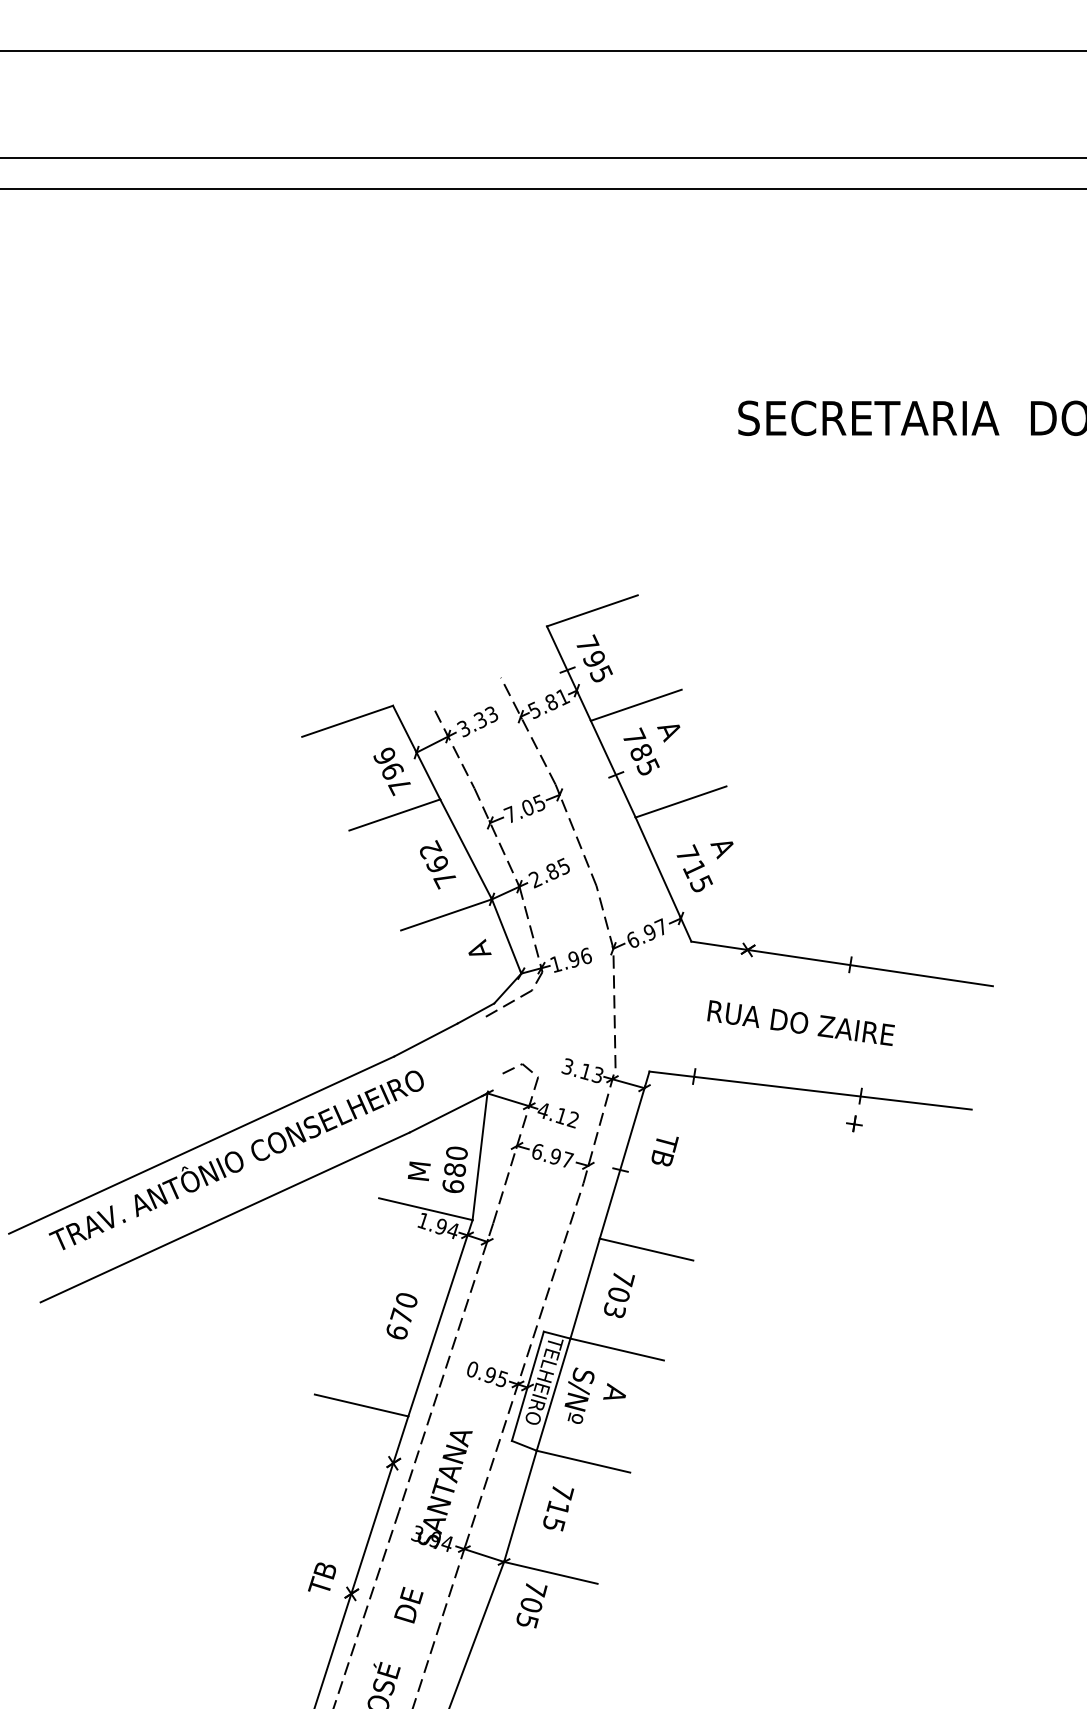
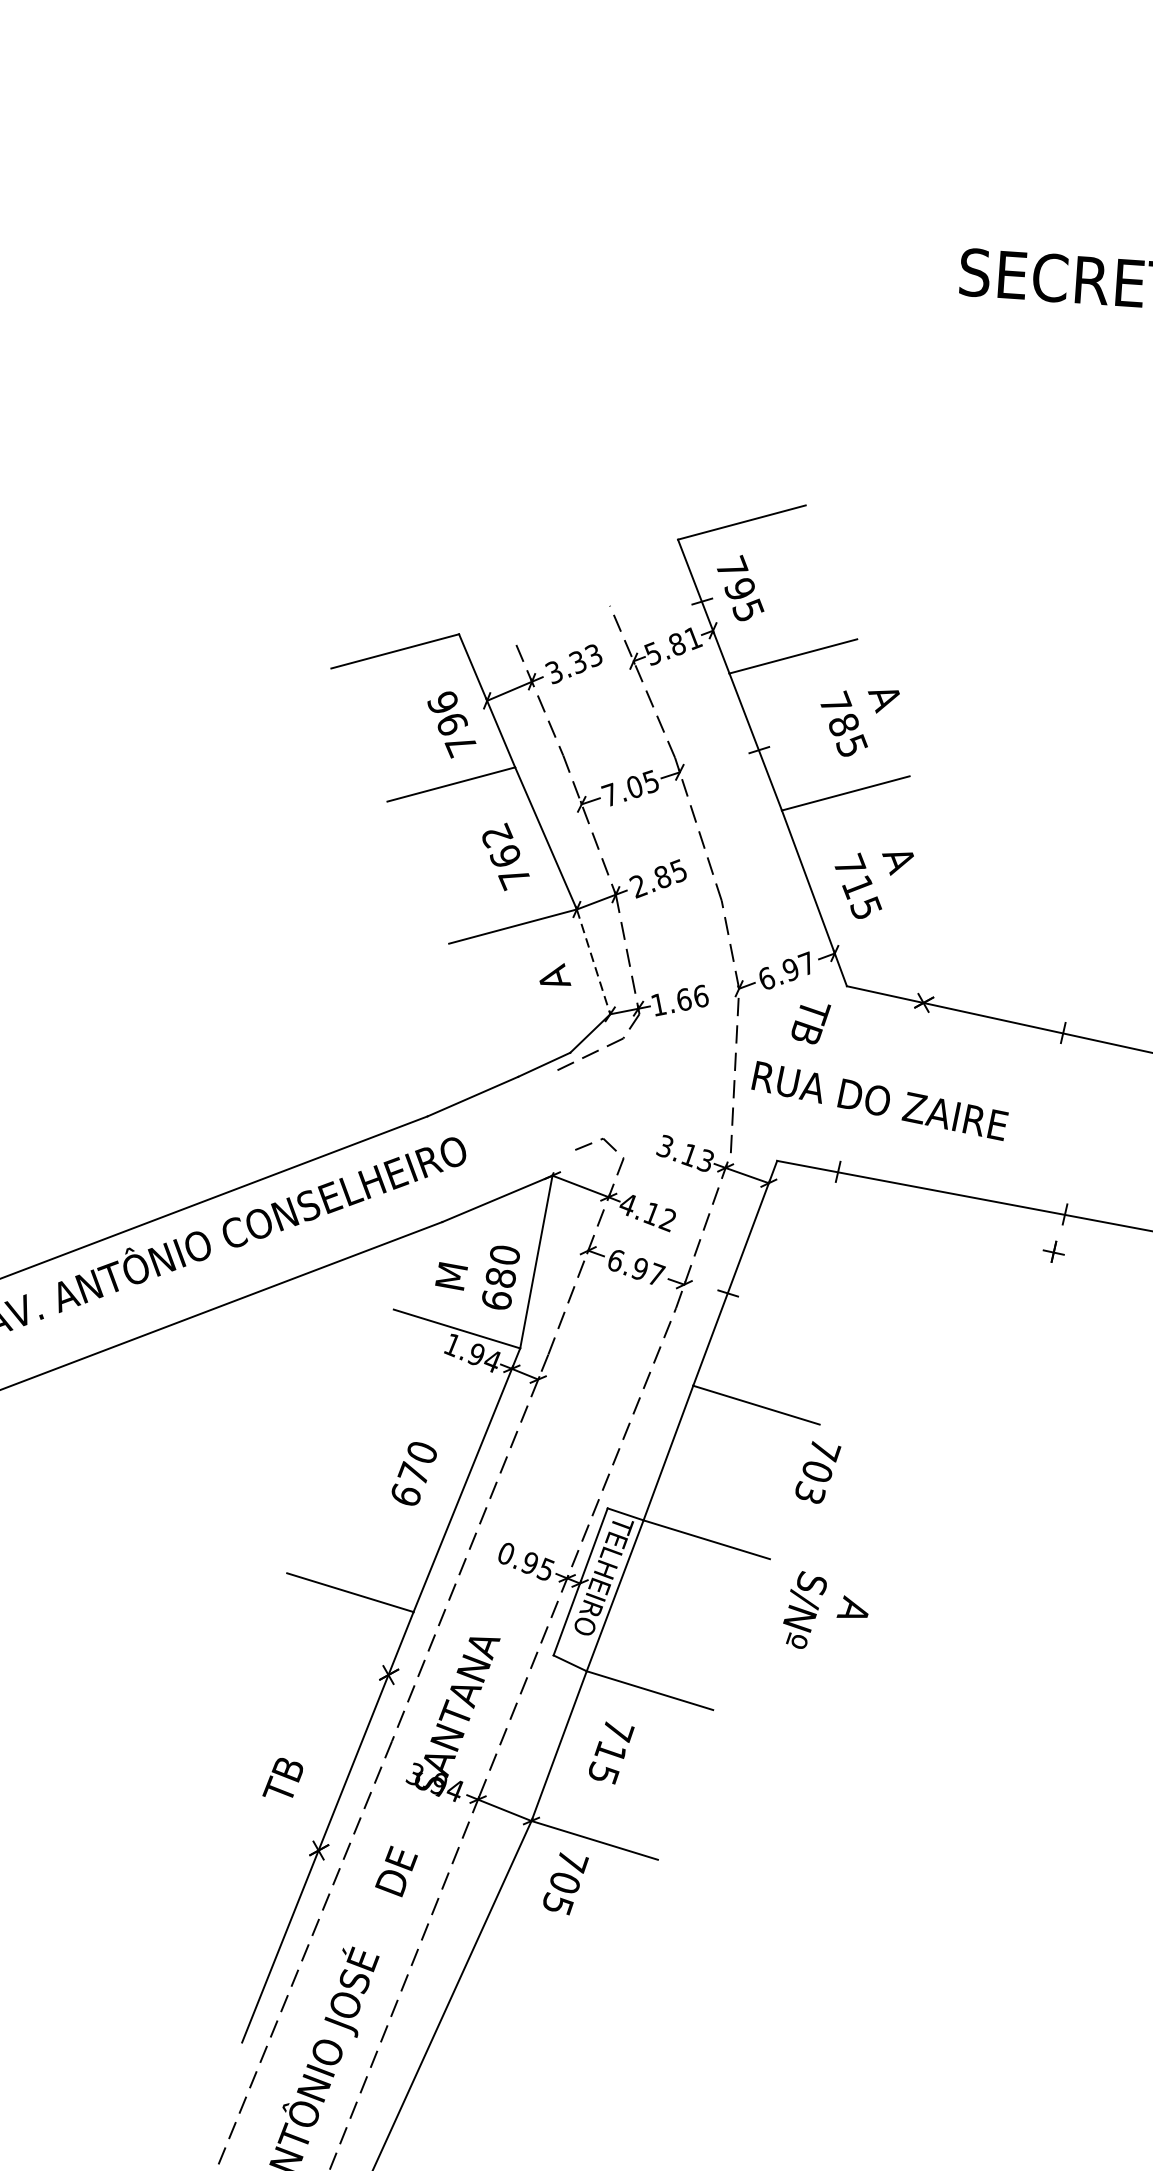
text: (651, 749) -> (858, 721), moved
line: (506, 936) -> (593, 961), solid -> dashed
text: (573, 959) -> (683, 999), 1.96 -> 1.66
text: (800, 1022) -> (879, 1100), moved
text: (664, 1151) -> (810, 1023), moved
text: (619, 1295) -> (818, 1472), moved
text: (594, 1395) -> (825, 1611), moved
text: (321, 1576) -> (282, 1777), moved

